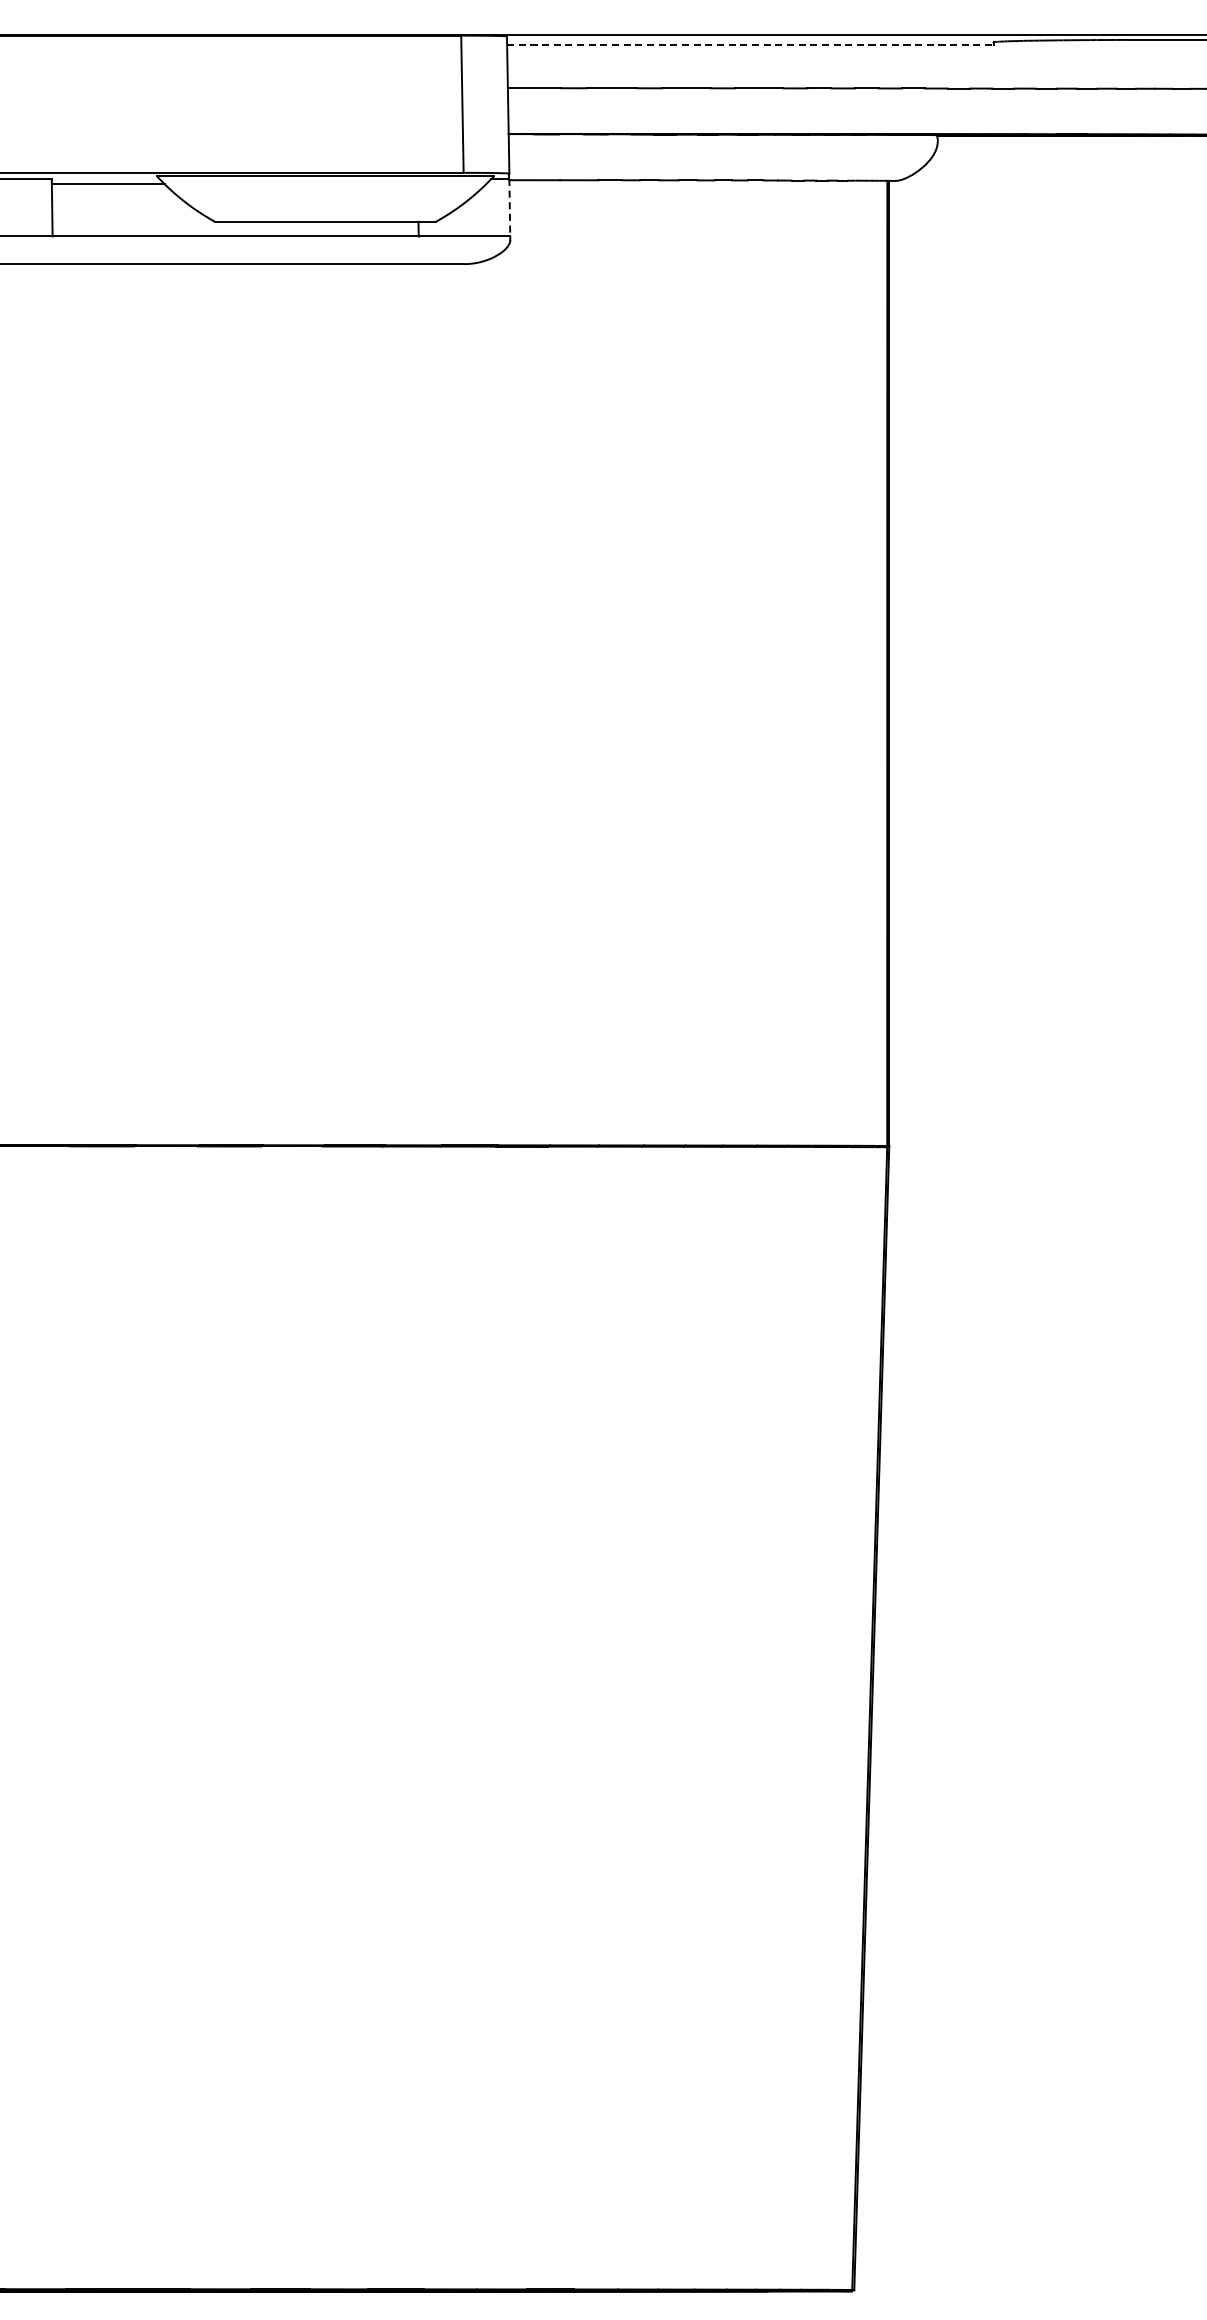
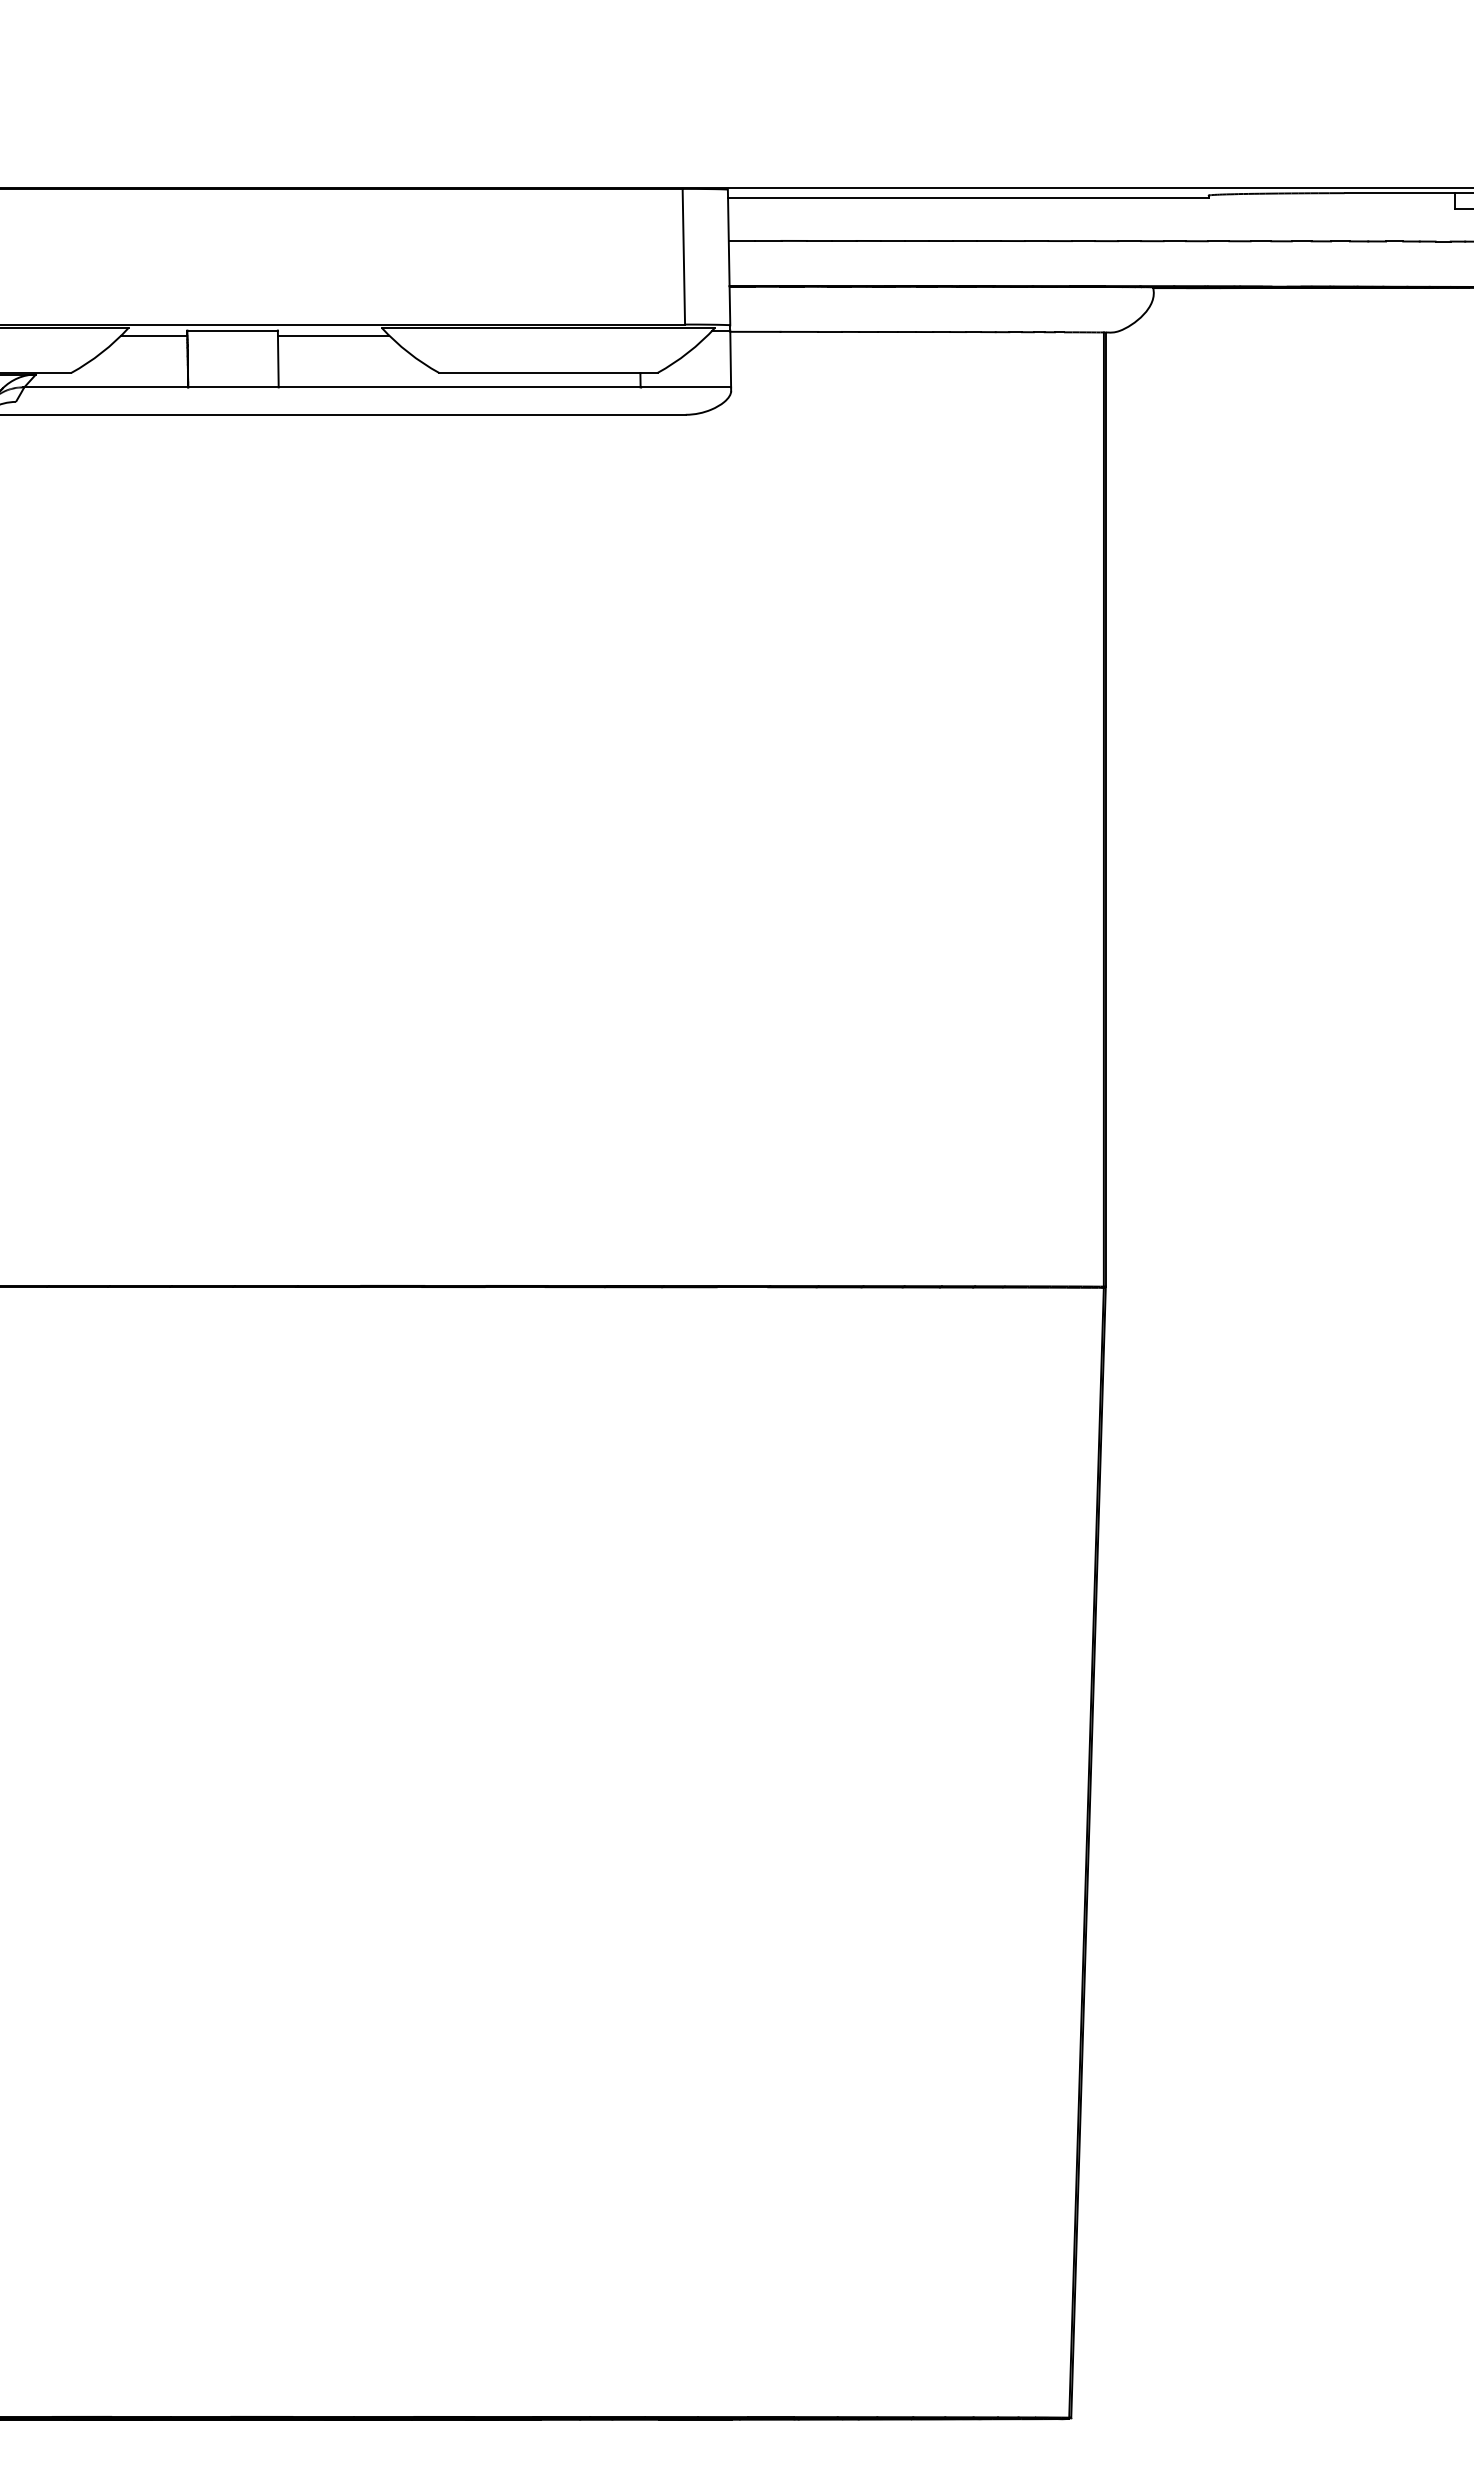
line: (750, 44) -> (968, 197), dashed -> solid
line: (509, 208) -> (730, 359), dashed -> solid

